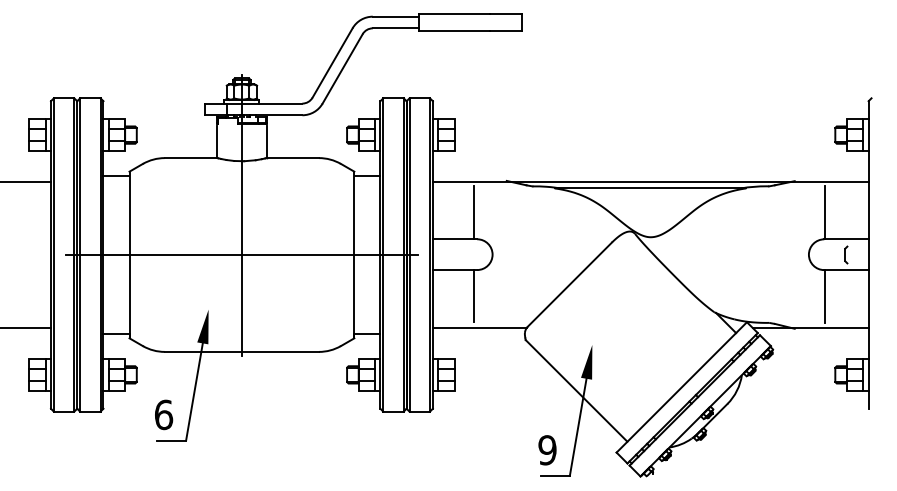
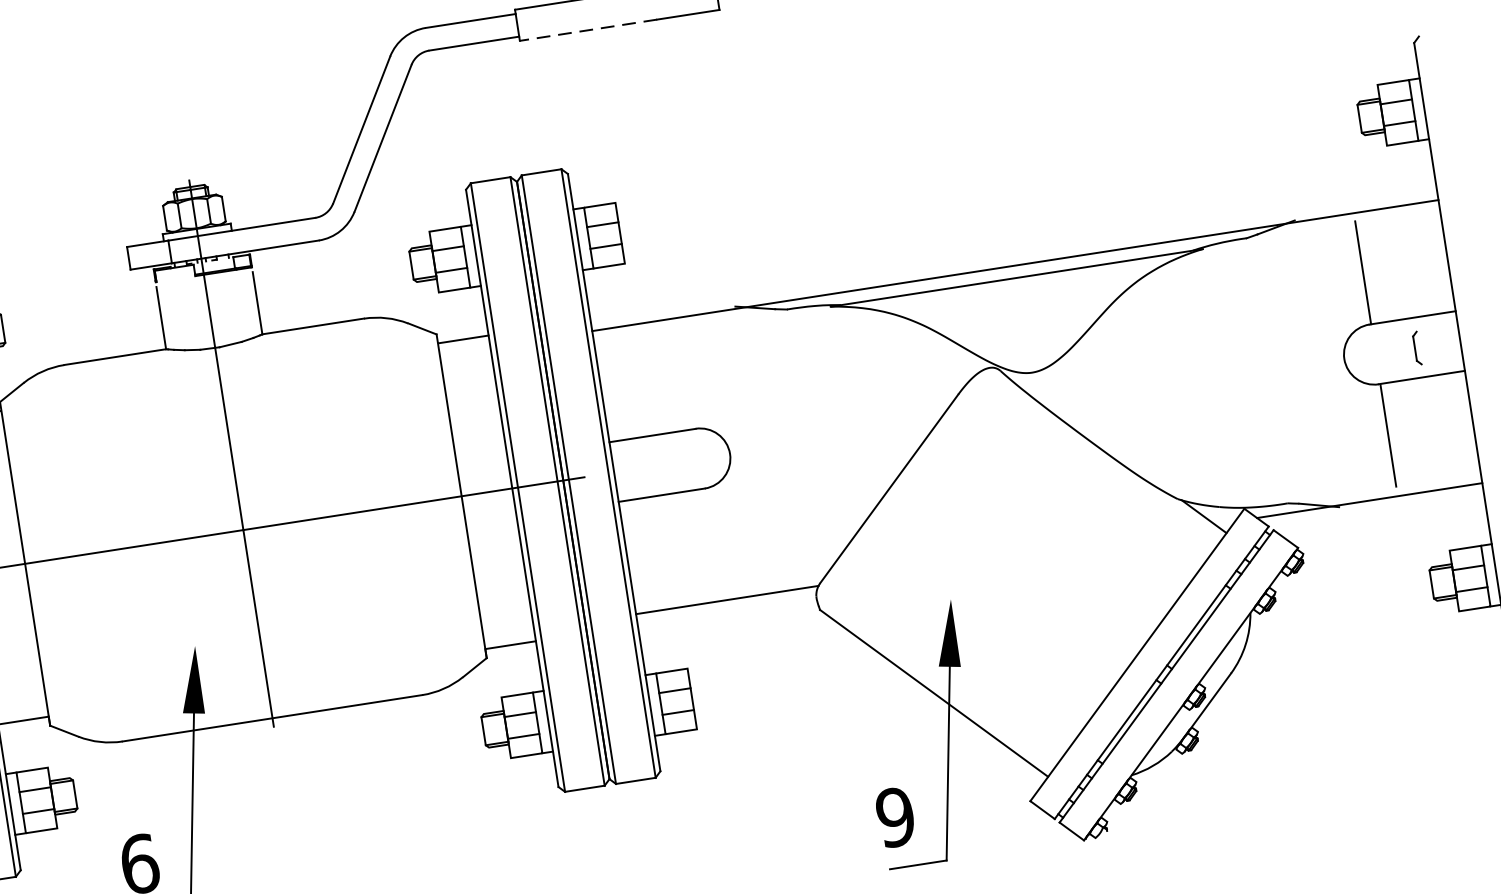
line: (453, 30) -> (586, 30), solid -> dashed
line: (473, 212) -> (680, 377), removed
line: (473, 296) -> (705, 541), removed

